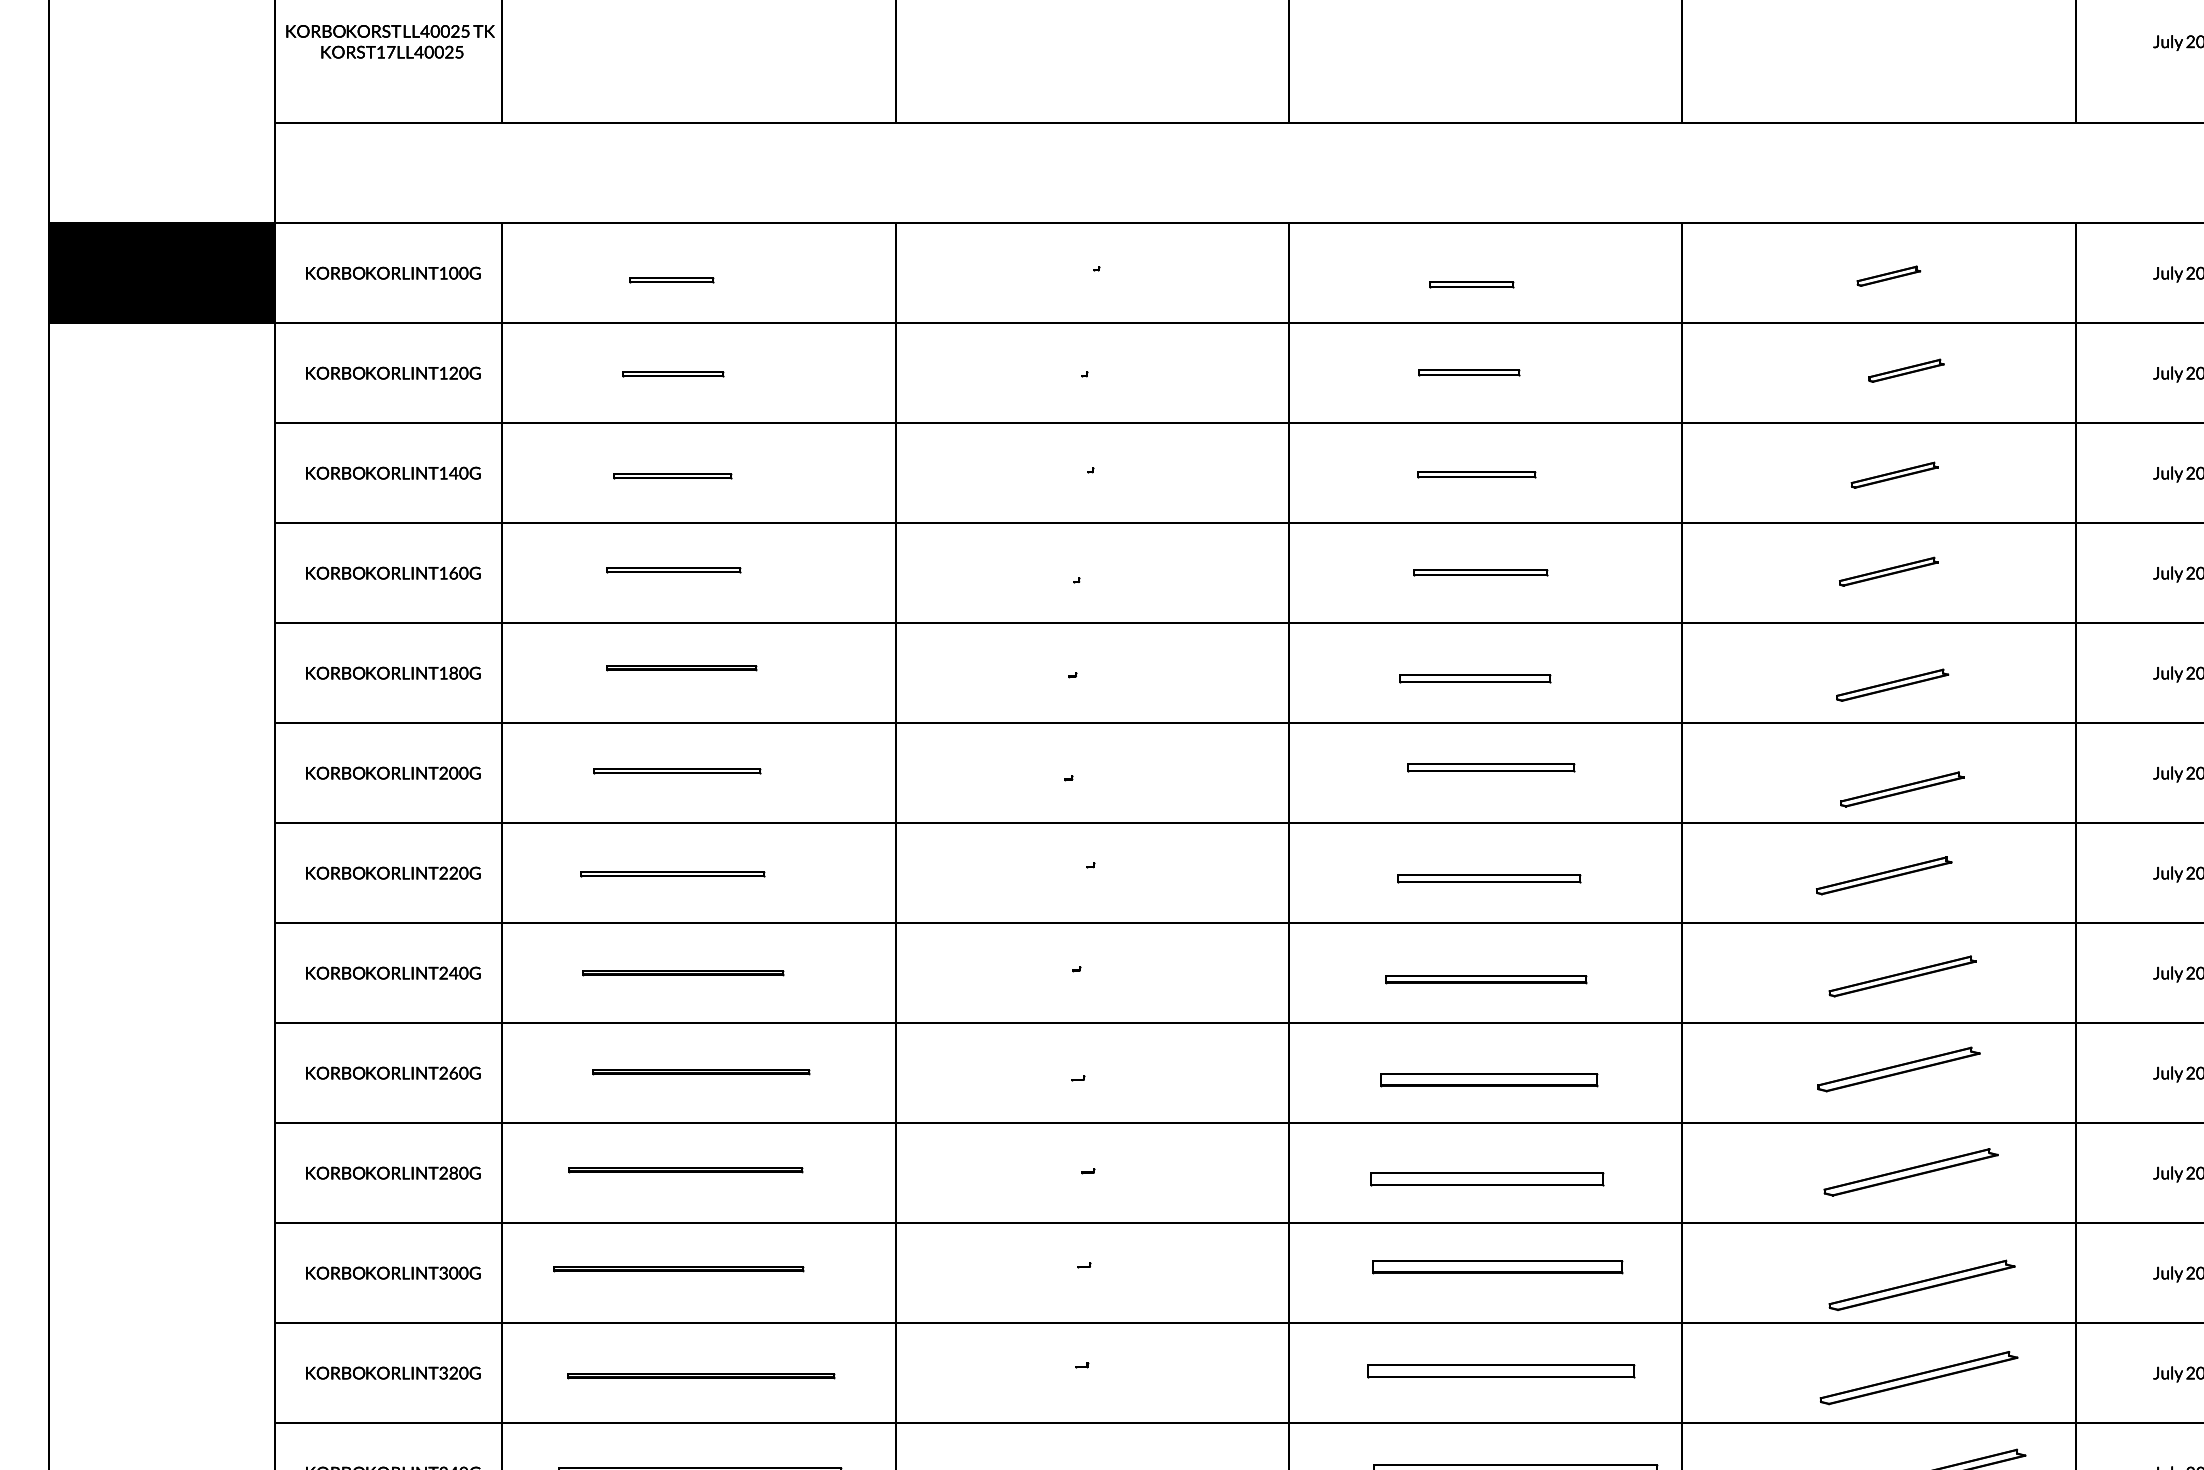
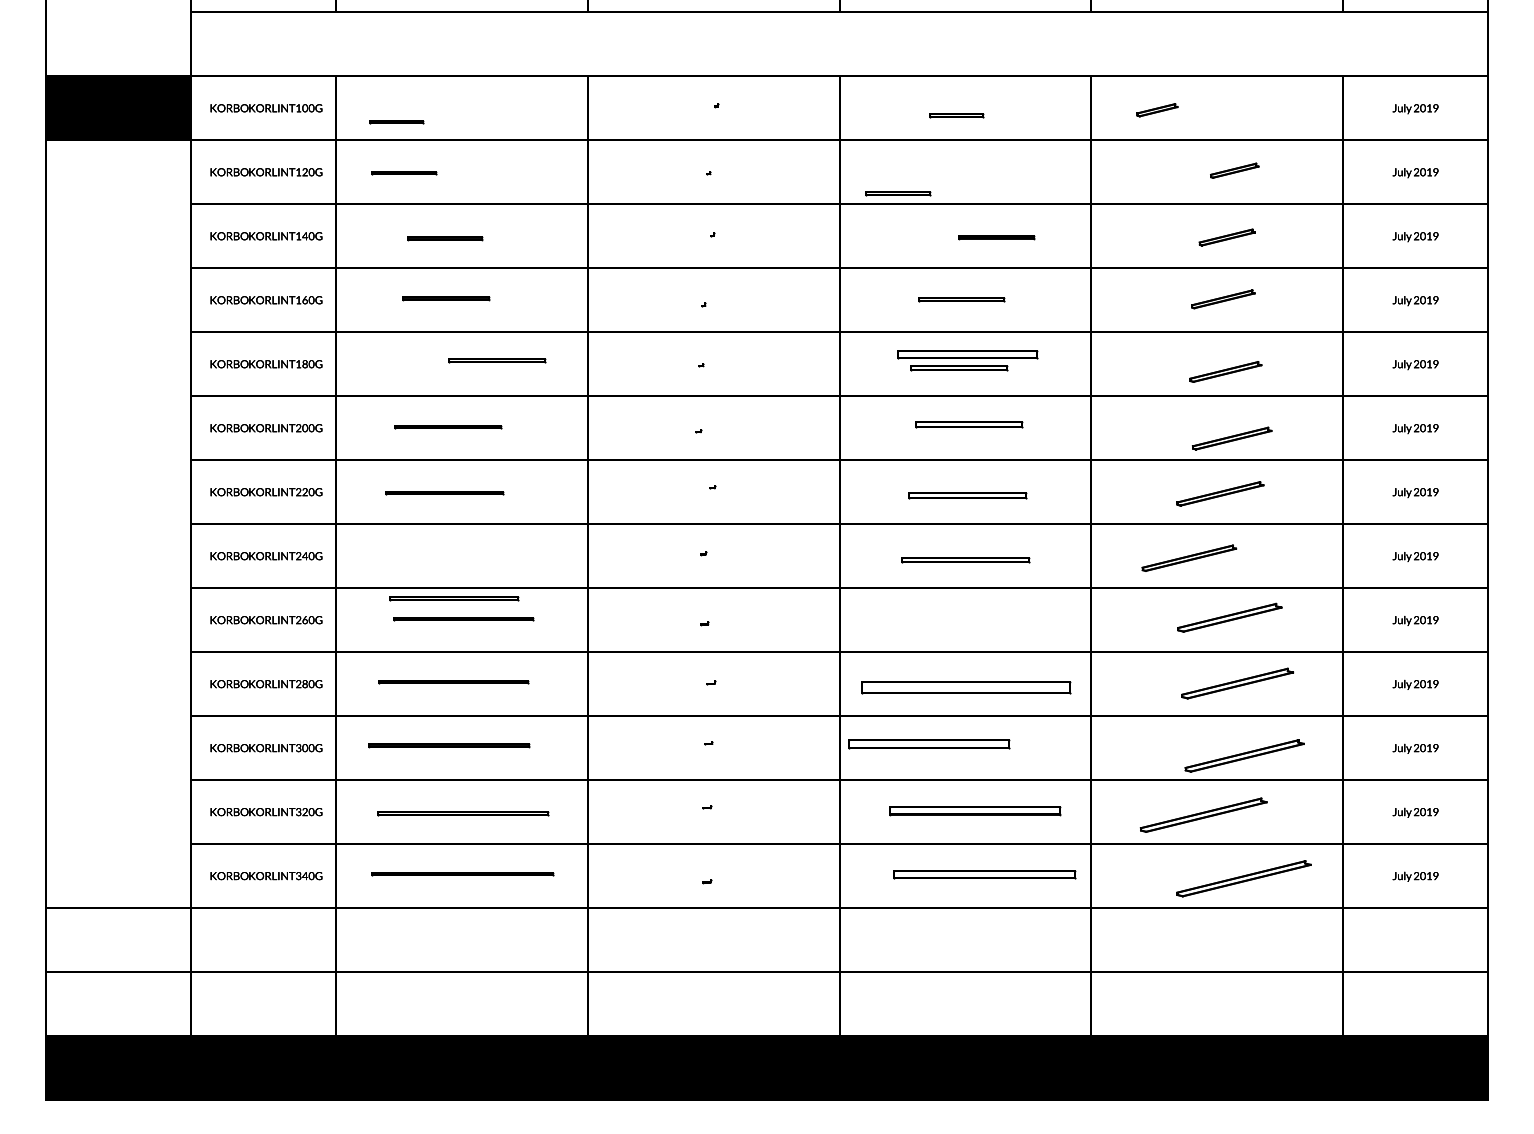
part: (1888, 276) -> (1157, 110), moved
line: (671, 281) -> (396, 122), moved
part: (1470, 372) -> (898, 193), moved
line: (673, 375) -> (404, 173), moved
part: (1476, 475) -> (996, 237), moved
part: (682, 667) -> (497, 360), moved
part: (684, 972) -> (454, 598), moved
part: (1903, 975) -> (1189, 557), moved
part: (1488, 1079) -> (967, 354), moved
part: (1487, 1179) -> (966, 688), size x1.4
part: (1498, 1267) -> (929, 744), moved
part: (1918, 1376) -> (1203, 814), moved

